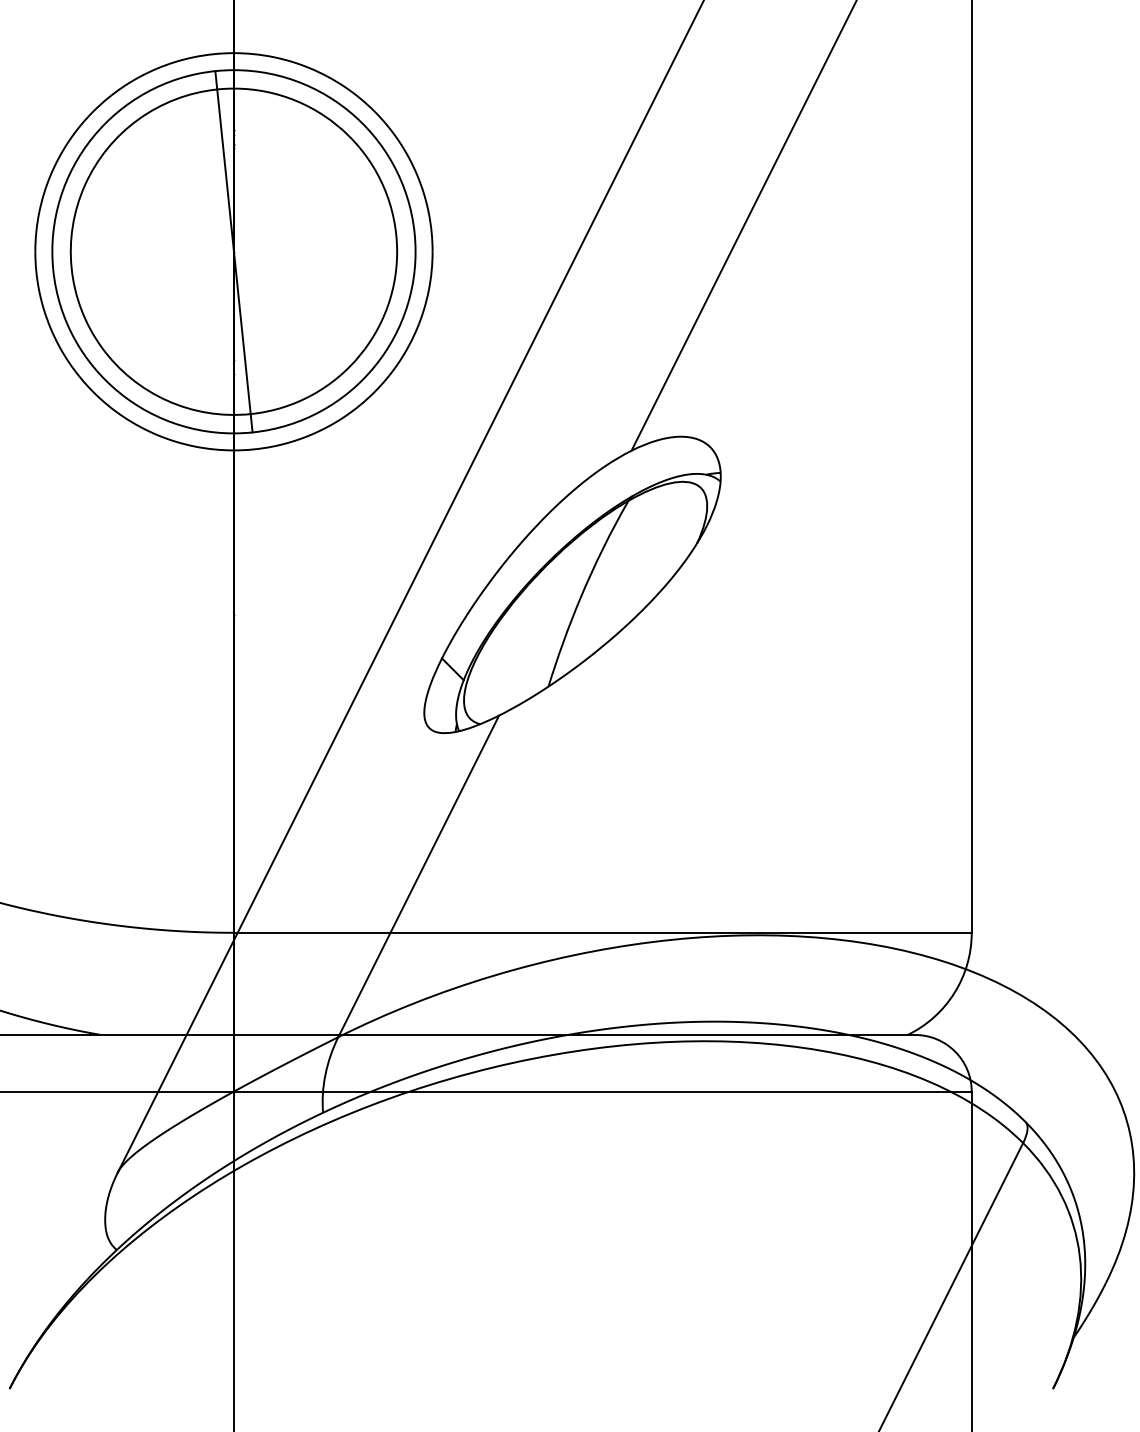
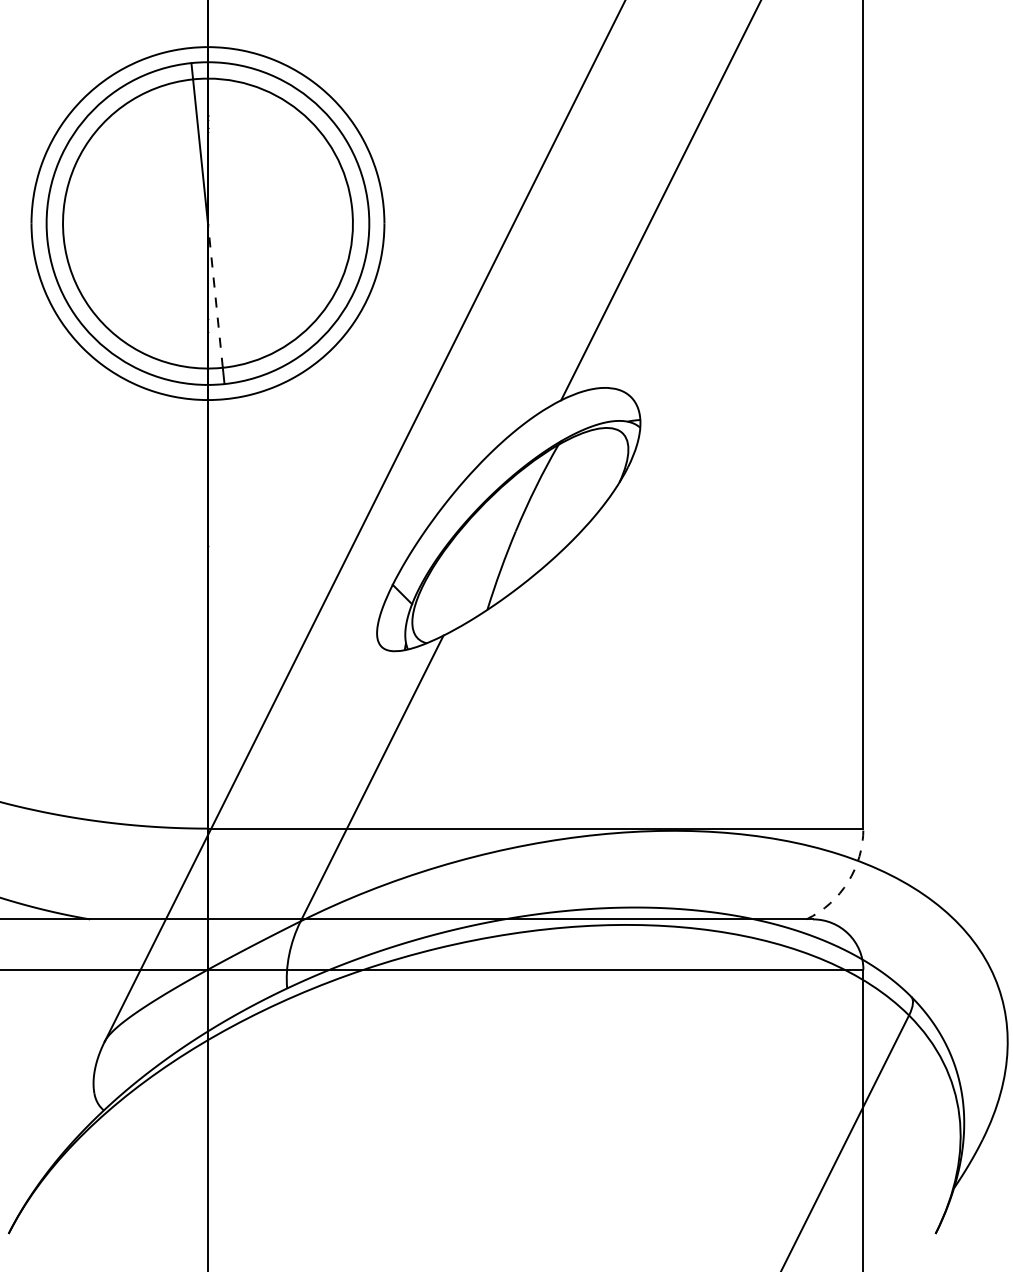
line: (242, 332) -> (215, 295), solid -> dashed
arc: (954, 993) -> (848, 882), solid -> dashed

